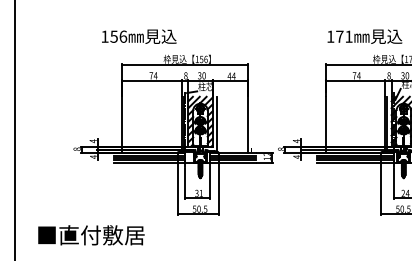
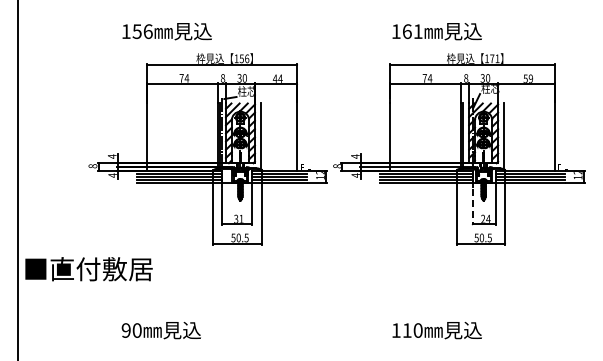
text: (339, 36) -> (406, 31), 171 -> 161
line: (394, 183) -> (472, 207), solid -> dashed
text: (90, 235) -> (88, 269), moved

